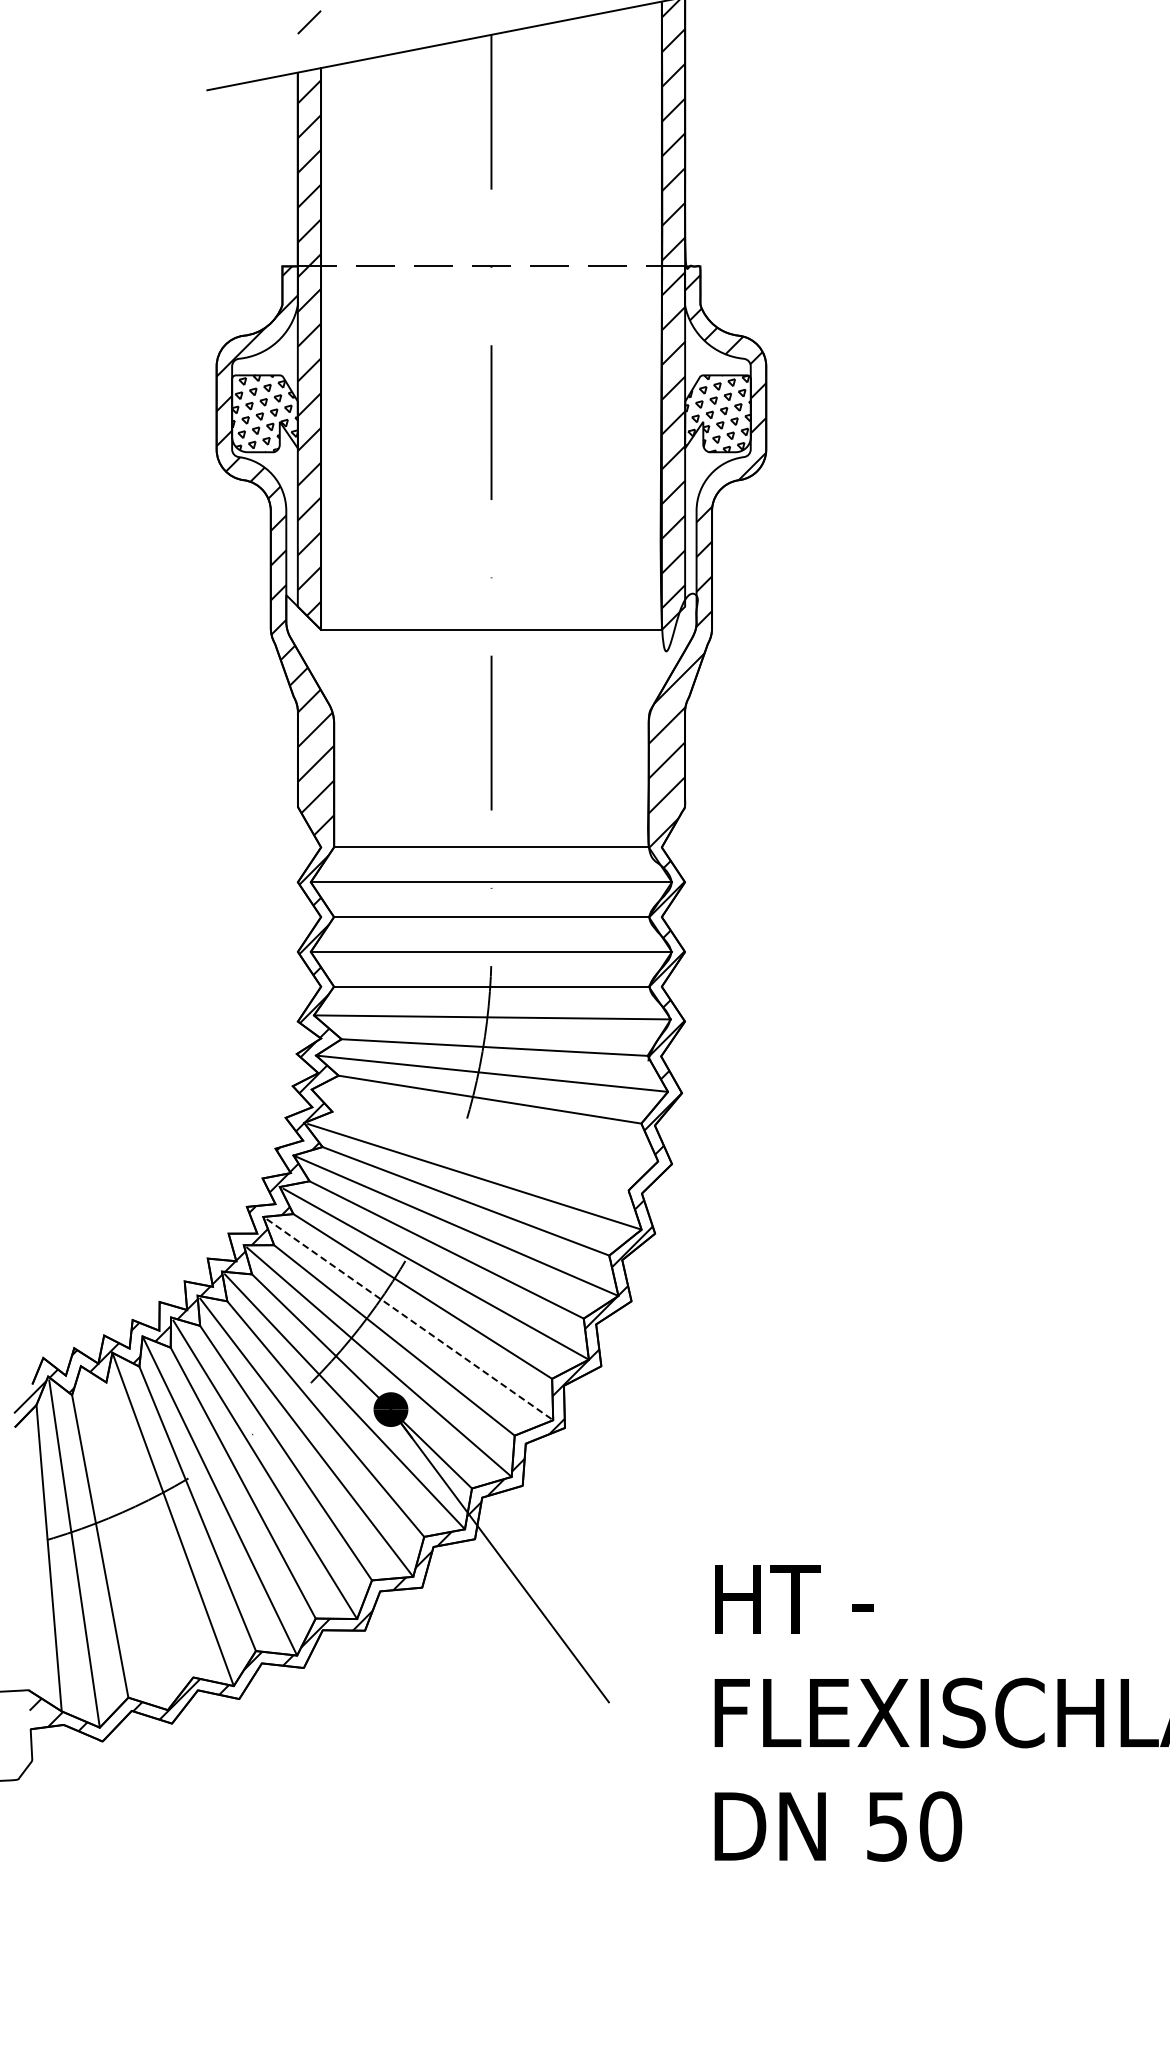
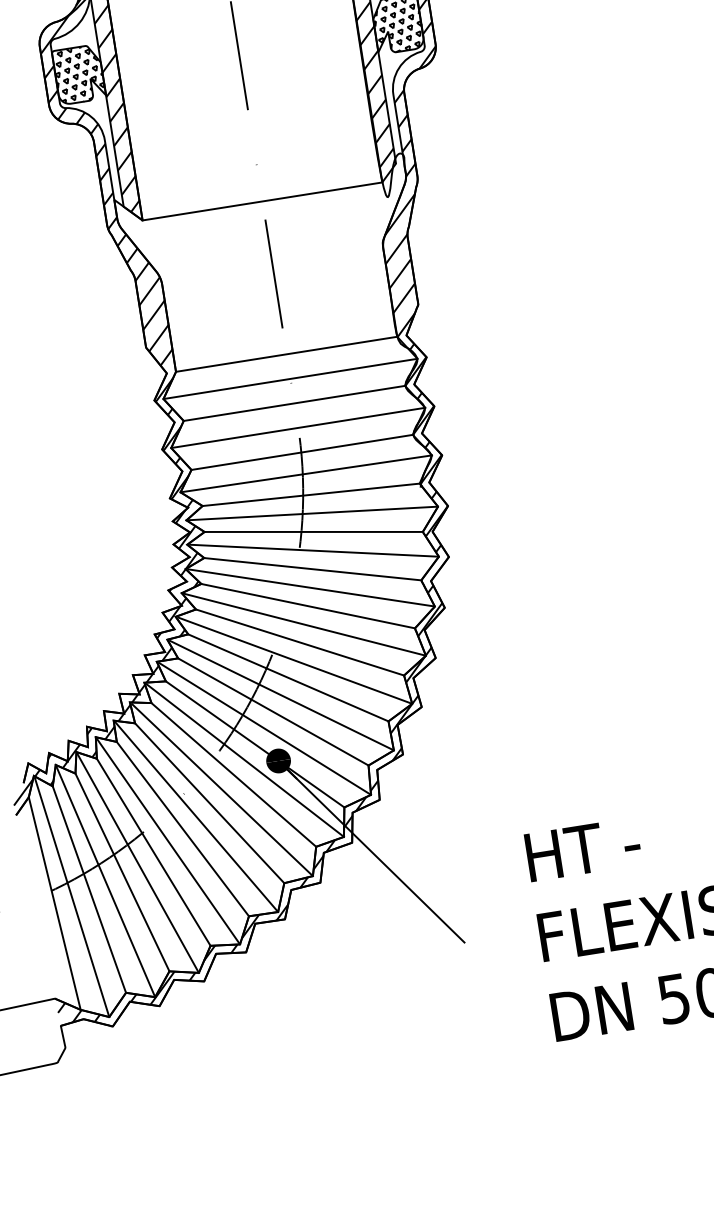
line: (486, 1125) -> (314, 550), added
line: (480, 1150) -> (312, 568), added
line: (410, 1319) -> (282, 695), dashed -> solid
line: (149, 1529) -> (122, 872), added
line: (123, 1538) -> (104, 881), added

